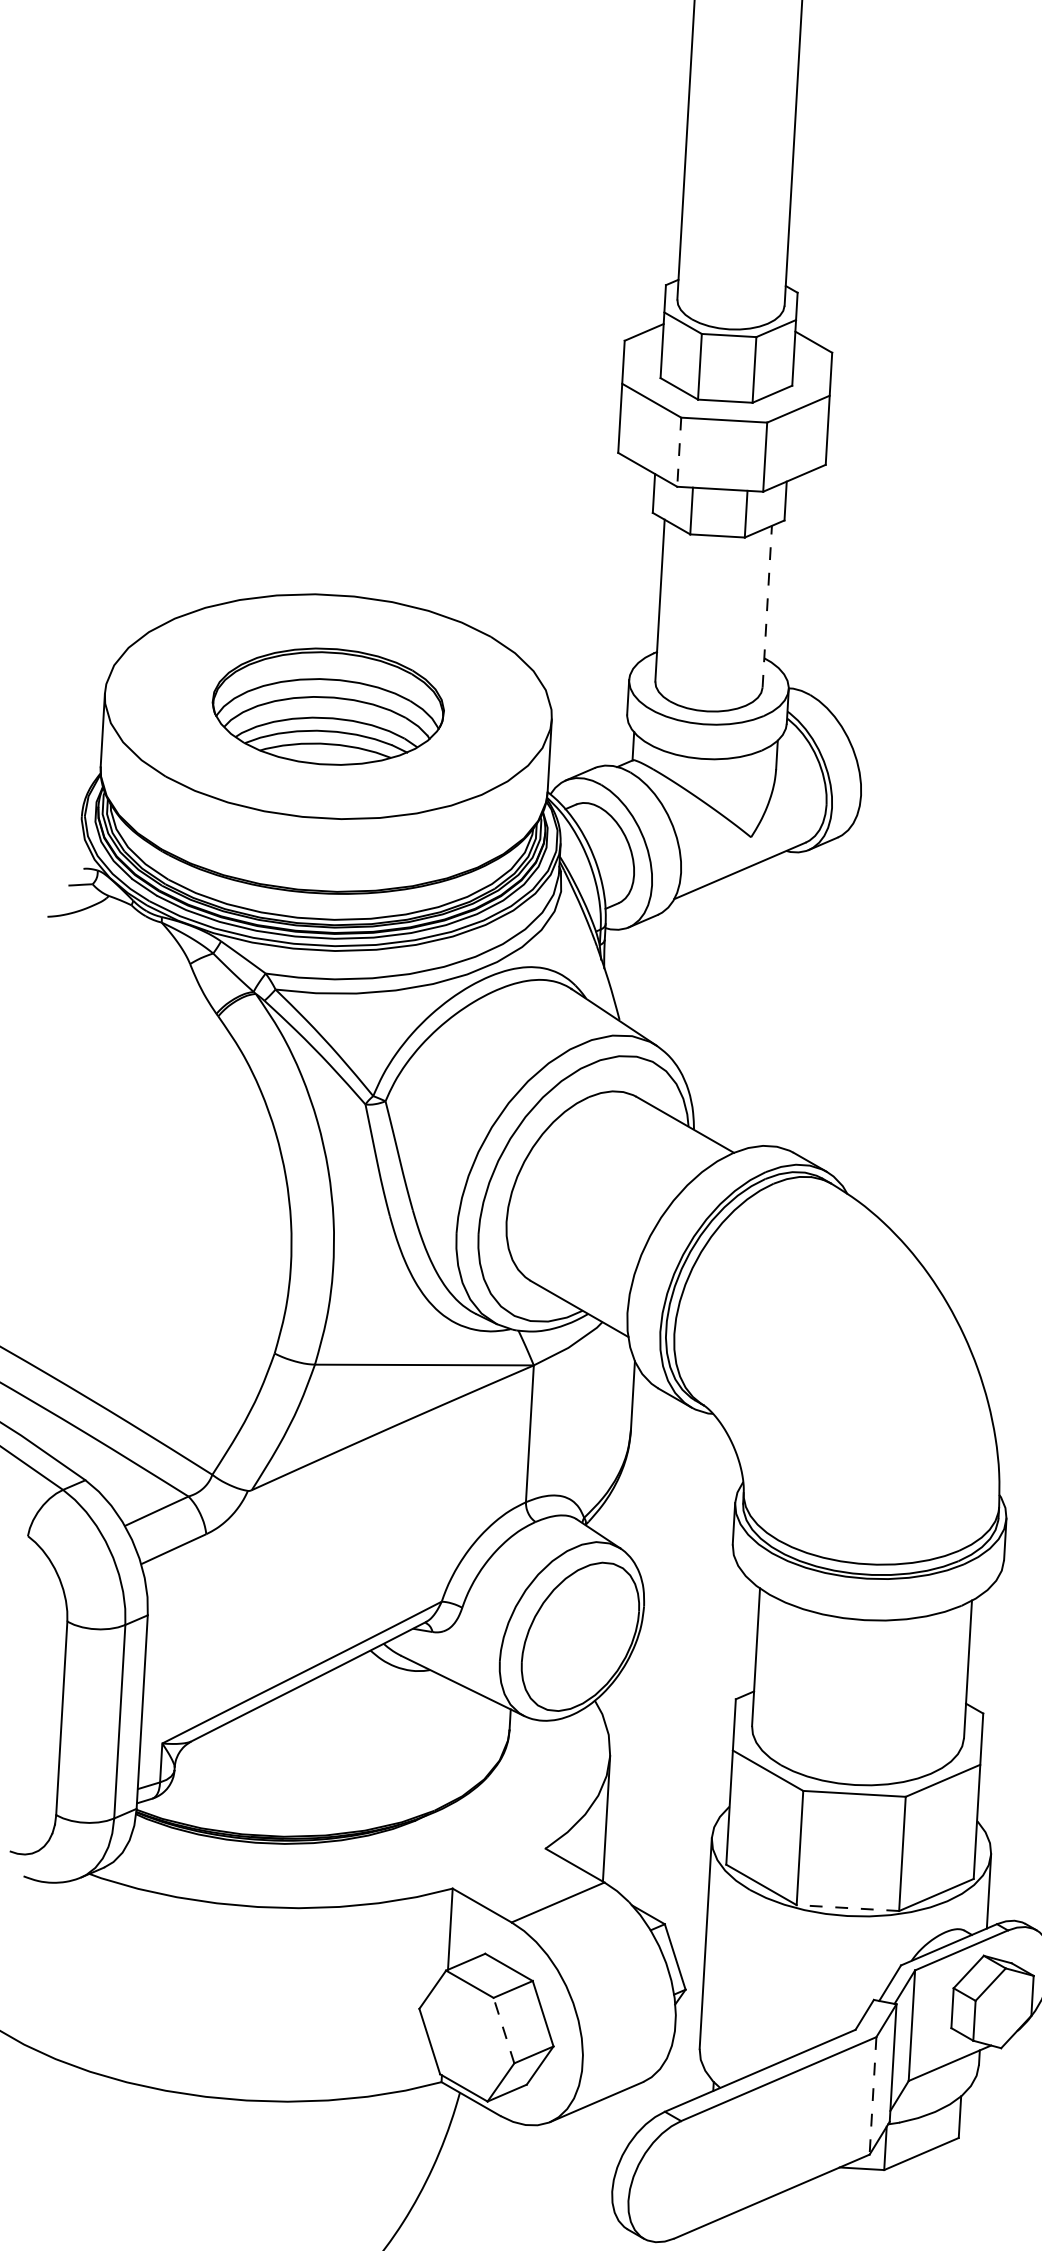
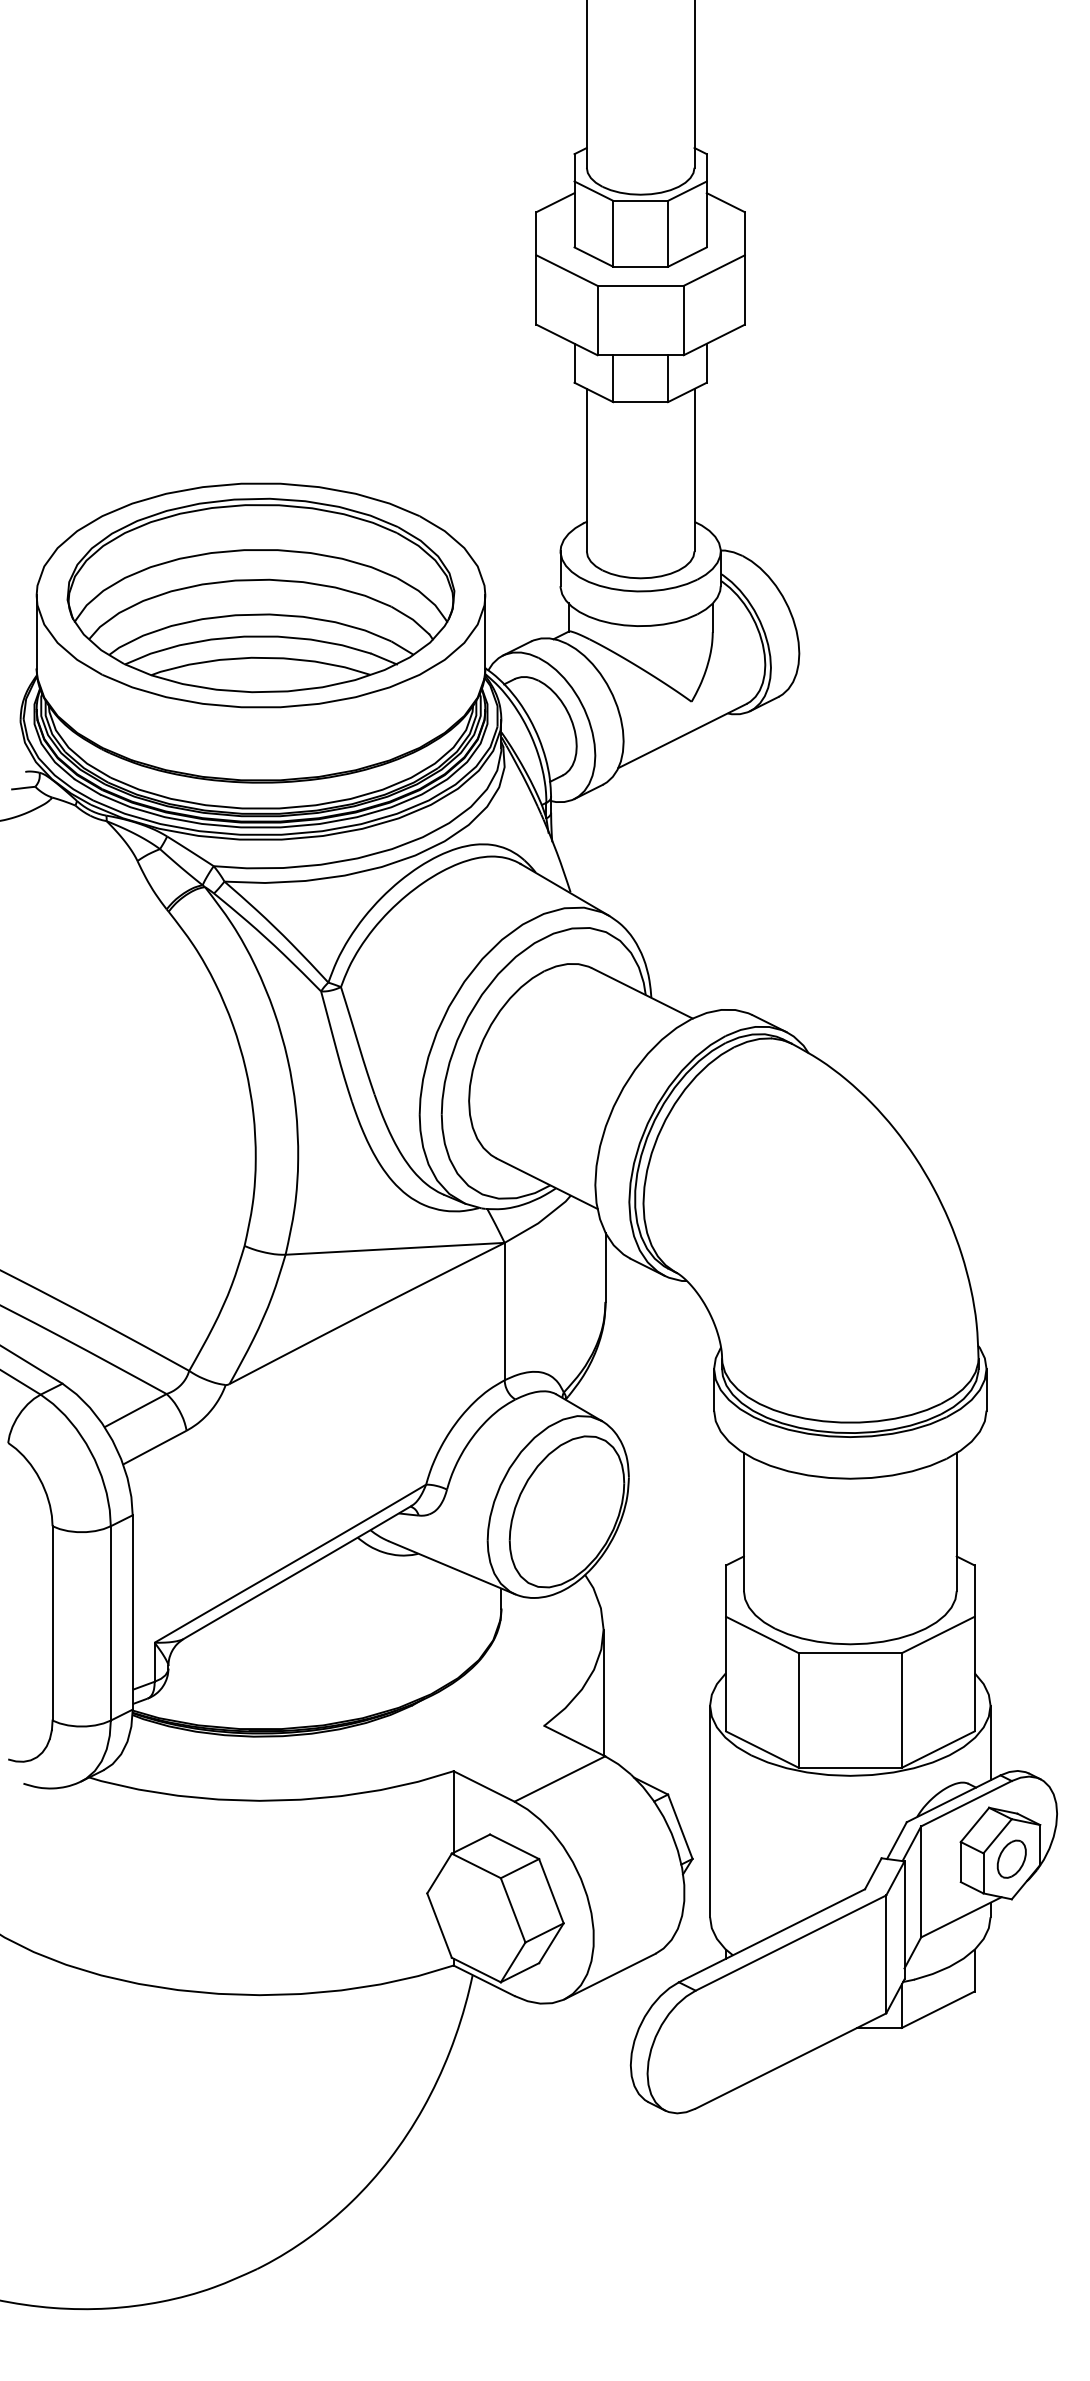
line: (679, 452) -> (597, 320), dashed -> solid
line: (767, 606) -> (694, 469), dashed -> solid
part: (327, 706) -> (260, 595), size x1.67
line: (847, 1907) -> (849, 1767), dashed -> solid
part: (1003, 2007) -> (1011, 1858), added
line: (503, 2029) -> (512, 1909), dashed -> solid
line: (873, 2095) -> (886, 1954), dashed -> solid

